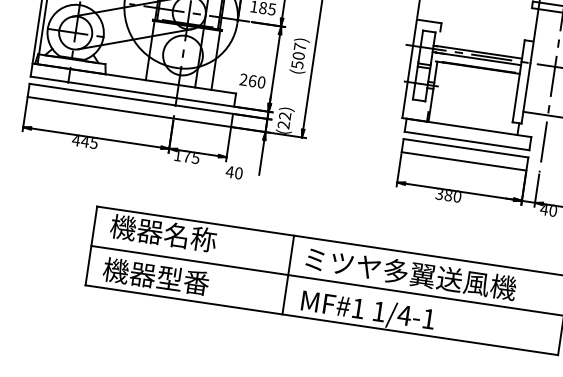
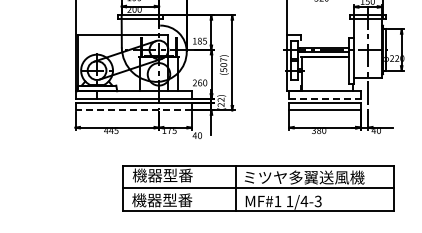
line: (129, 112) -> (133, 110), solid -> dashed
line: (466, 140) -> (324, 98), solid -> dashed
text: (189, 237) -> (177, 175), 機器名称 -> 機器型番
text: (427, 318) -> (317, 201), 1/4-1 -> 1/4-3

